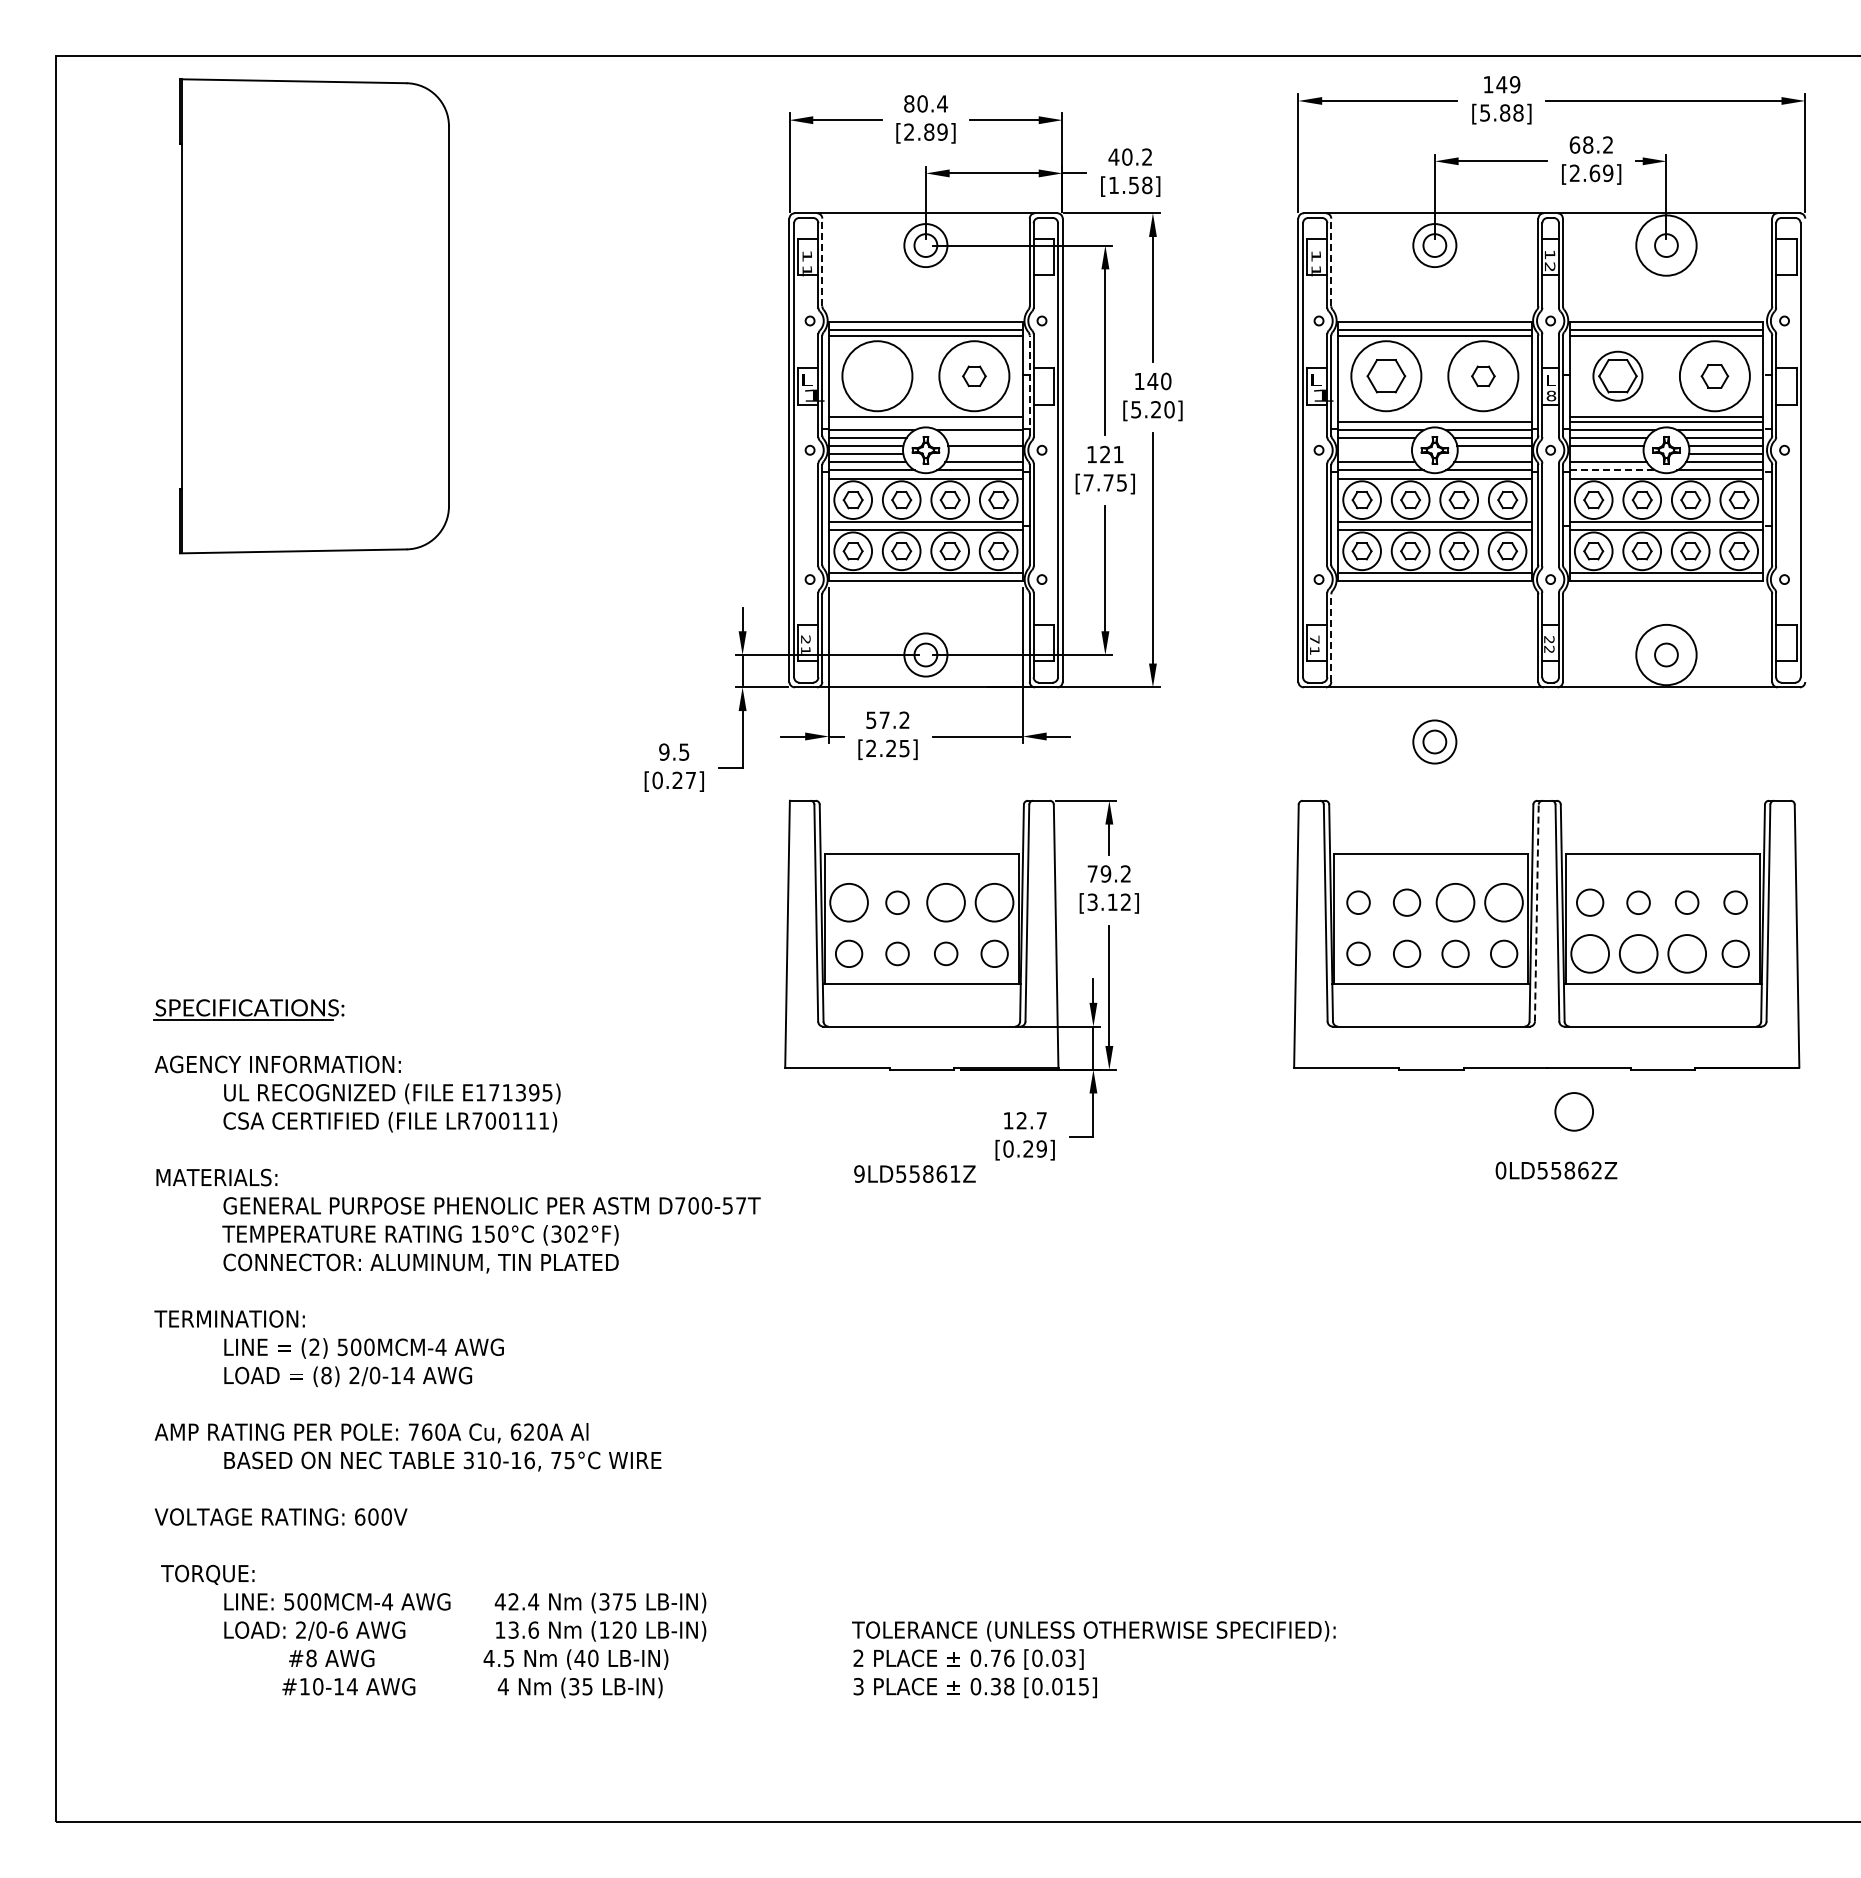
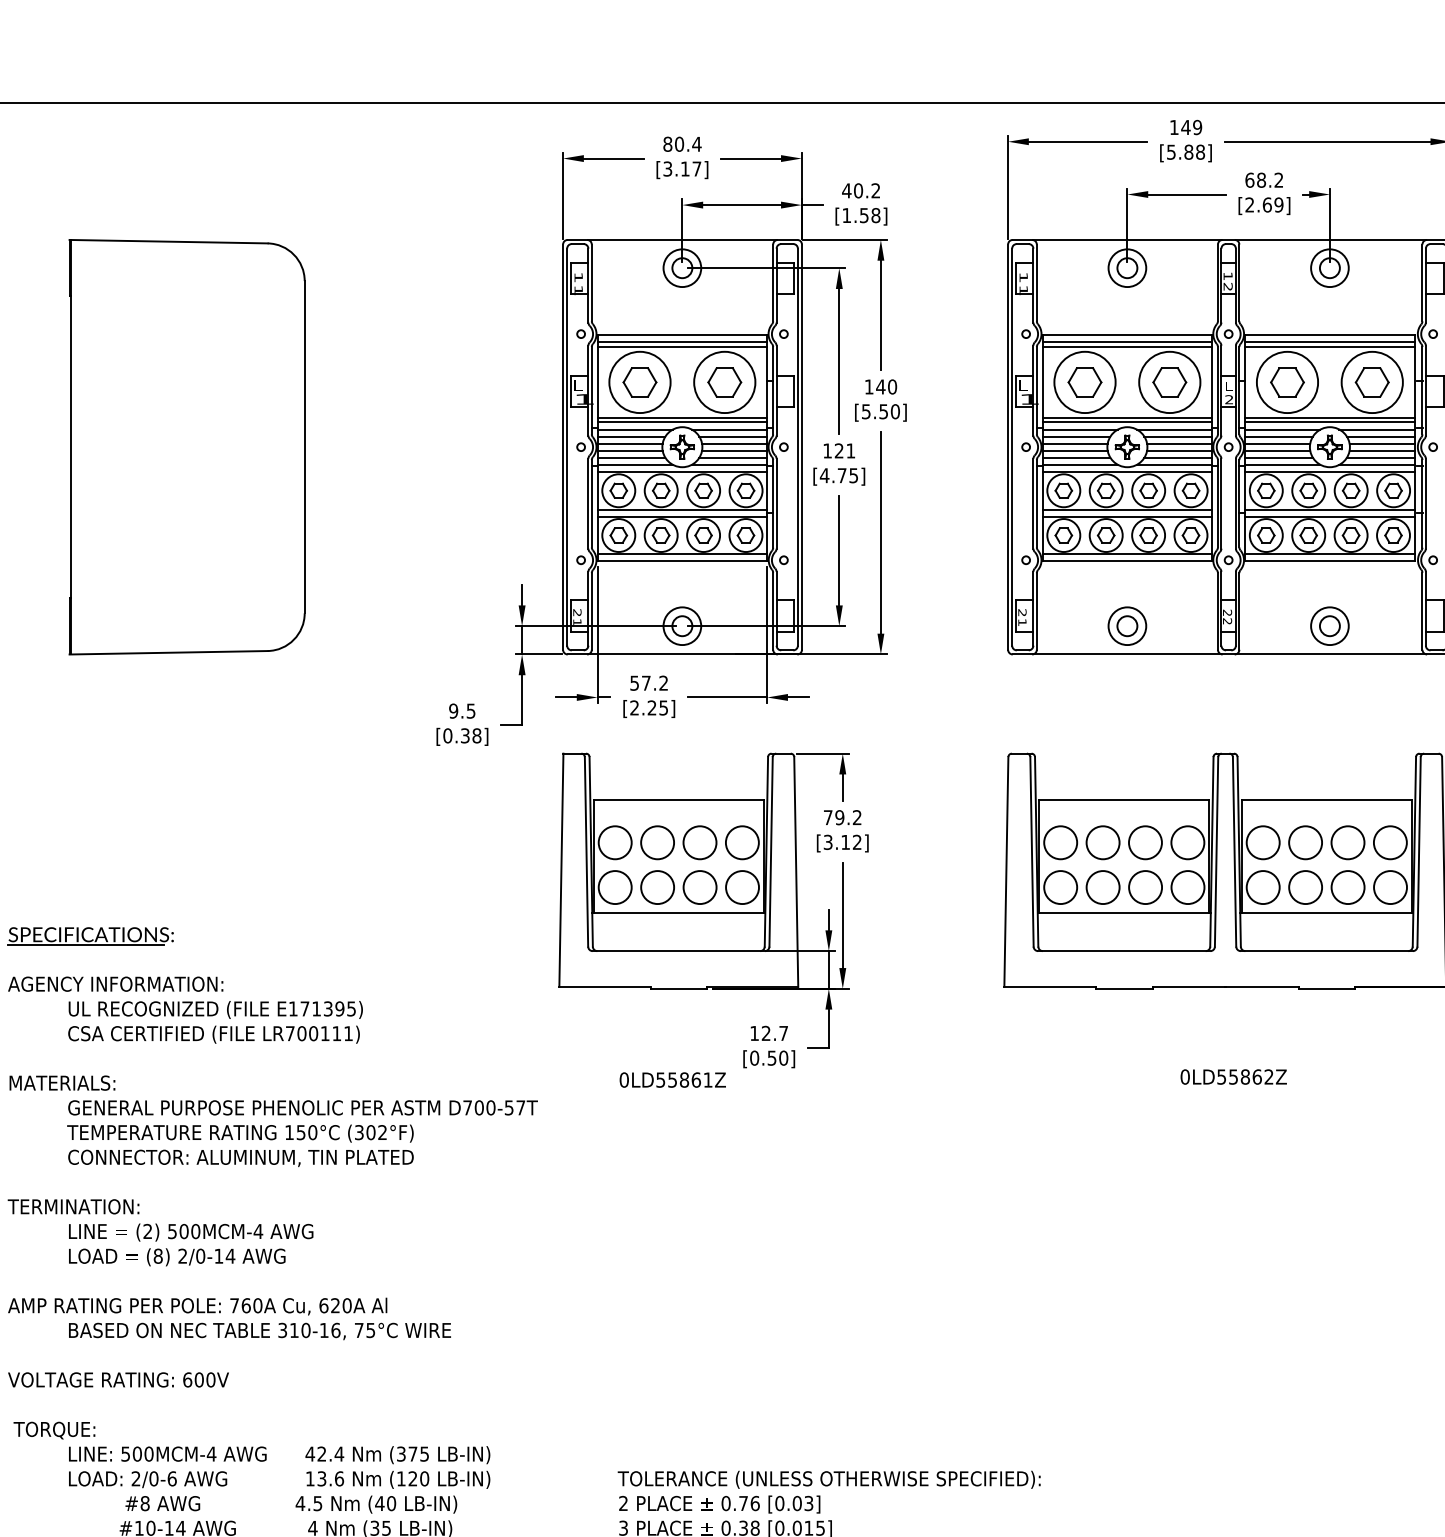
text: (925, 131) -> (682, 168), [2.89] -> [3.17]
circle: (1666, 245) -> (1329, 268), size x0.71
line: (822, 262) -> (591, 282), dashed -> solid
line: (1331, 262) -> (1037, 282), dashed -> solid
part: (314, 316) -> (187, 447), moved
part: (877, 376) -> (640, 382), added
part: (974, 376) -> (724, 382), size x1.67
part: (1483, 376) -> (1169, 382), size x1.67
circle: (1617, 376) -> (1287, 382), size x1.43
part: (1714, 376) -> (1371, 382), size x1.43
line: (1029, 385) -> (772, 390), dashed -> solid
text: (1551, 395) -> (1229, 399), 8 -> 2
text: (1156, 409) -> (884, 411), [5.20] -> [5.50]
line: (1434, 416) -> (1127, 417), added
line: (925, 422) -> (682, 422), added
line: (983, 438) -> (732, 436), added
line: (1374, 446) -> (1074, 443), added
line: (985, 454) -> (734, 450), added
line: (1374, 454) -> (1074, 450), added
line: (1494, 454) -> (1179, 450), added
line: (1606, 454) -> (1277, 450), added
line: (1613, 470) -> (1283, 464), dashed -> solid
text: (1088, 482) -> (824, 475), [7.75] -> [4.75]
line: (1331, 638) -> (1037, 611), dashed -> solid
text: (1314, 639) -> (1022, 612), 71 -> 21
circle: (1666, 654) -> (1329, 625), size x0.71
part: (1434, 741) -> (1127, 625), moved
text: (684, 780) -> (471, 735), [0.27] -> [0.38]
circle: (897, 902) -> (657, 842), size x1.67
circle: (1358, 902) -> (1060, 842), size x1.67
circle: (1406, 902) -> (1102, 842), size x1.43
circle: (1590, 902) -> (1263, 842), size x1.43
circle: (1638, 902) -> (1305, 842), size x1.67
circle: (1686, 902) -> (1347, 842), size x1.67
circle: (1735, 902) -> (1390, 842), size x1.67
line: (1536, 912) -> (1216, 851), dashed -> solid
circle: (848, 953) -> (614, 887), size x1.43
circle: (897, 953) -> (657, 887), size x1.67
circle: (946, 953) -> (700, 887), size x1.67
circle: (994, 953) -> (742, 887), size x1.43
circle: (1358, 953) -> (1060, 887), size x1.67
circle: (1406, 953) -> (1102, 887), size x1.43
circle: (1455, 953) -> (1145, 887), size x1.43
circle: (1504, 953) -> (1188, 887), size x1.43
circle: (1735, 953) -> (1390, 887), size x1.43
circle: (1573, 1111) -> (1248, 1025), removed
text: (1034, 1148) -> (777, 1057), [0.29] -> [0.50]
text: (859, 1173) -> (624, 1079), 9LD55861Z -> 0LD55861Z

